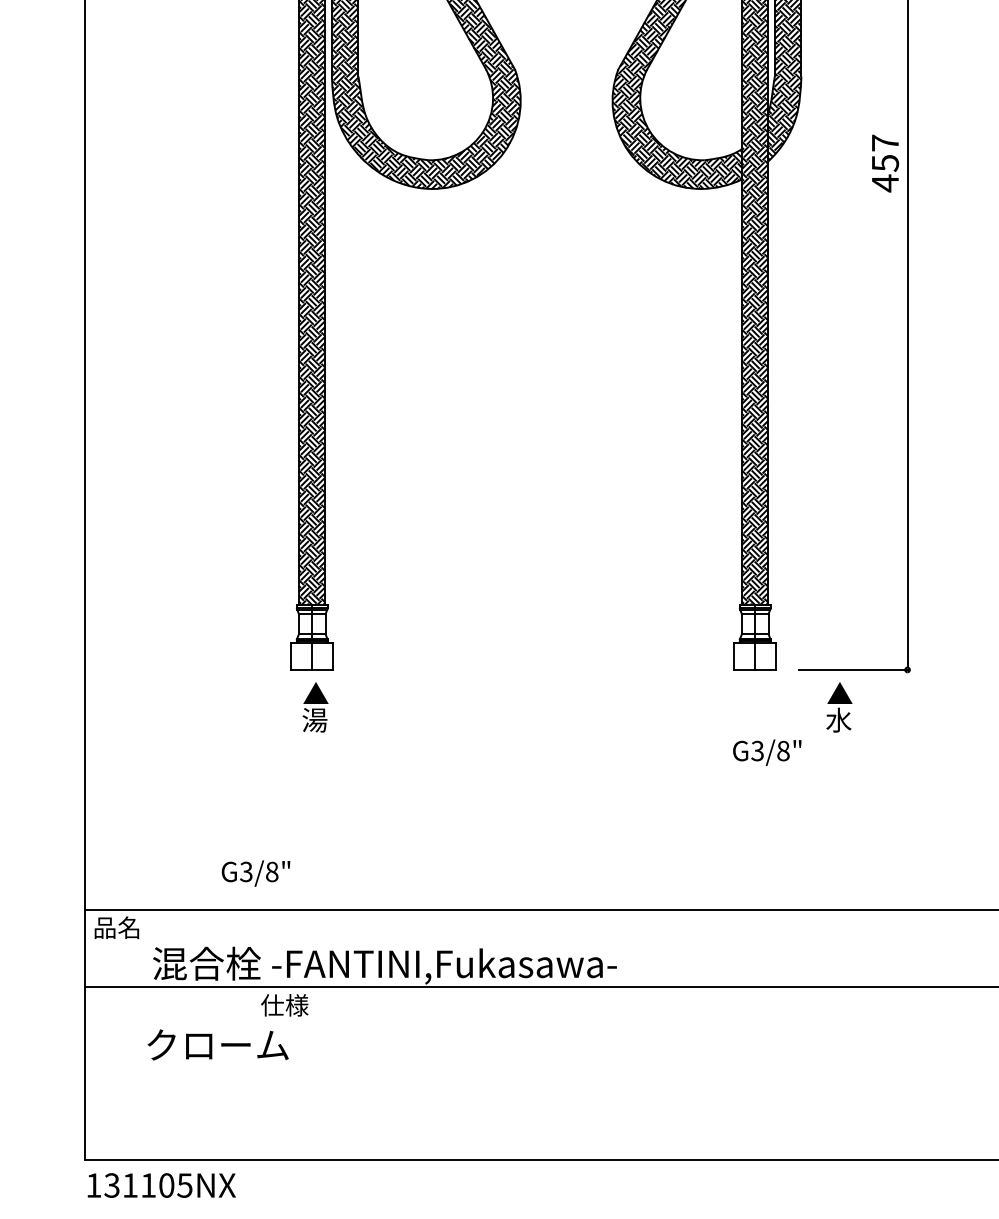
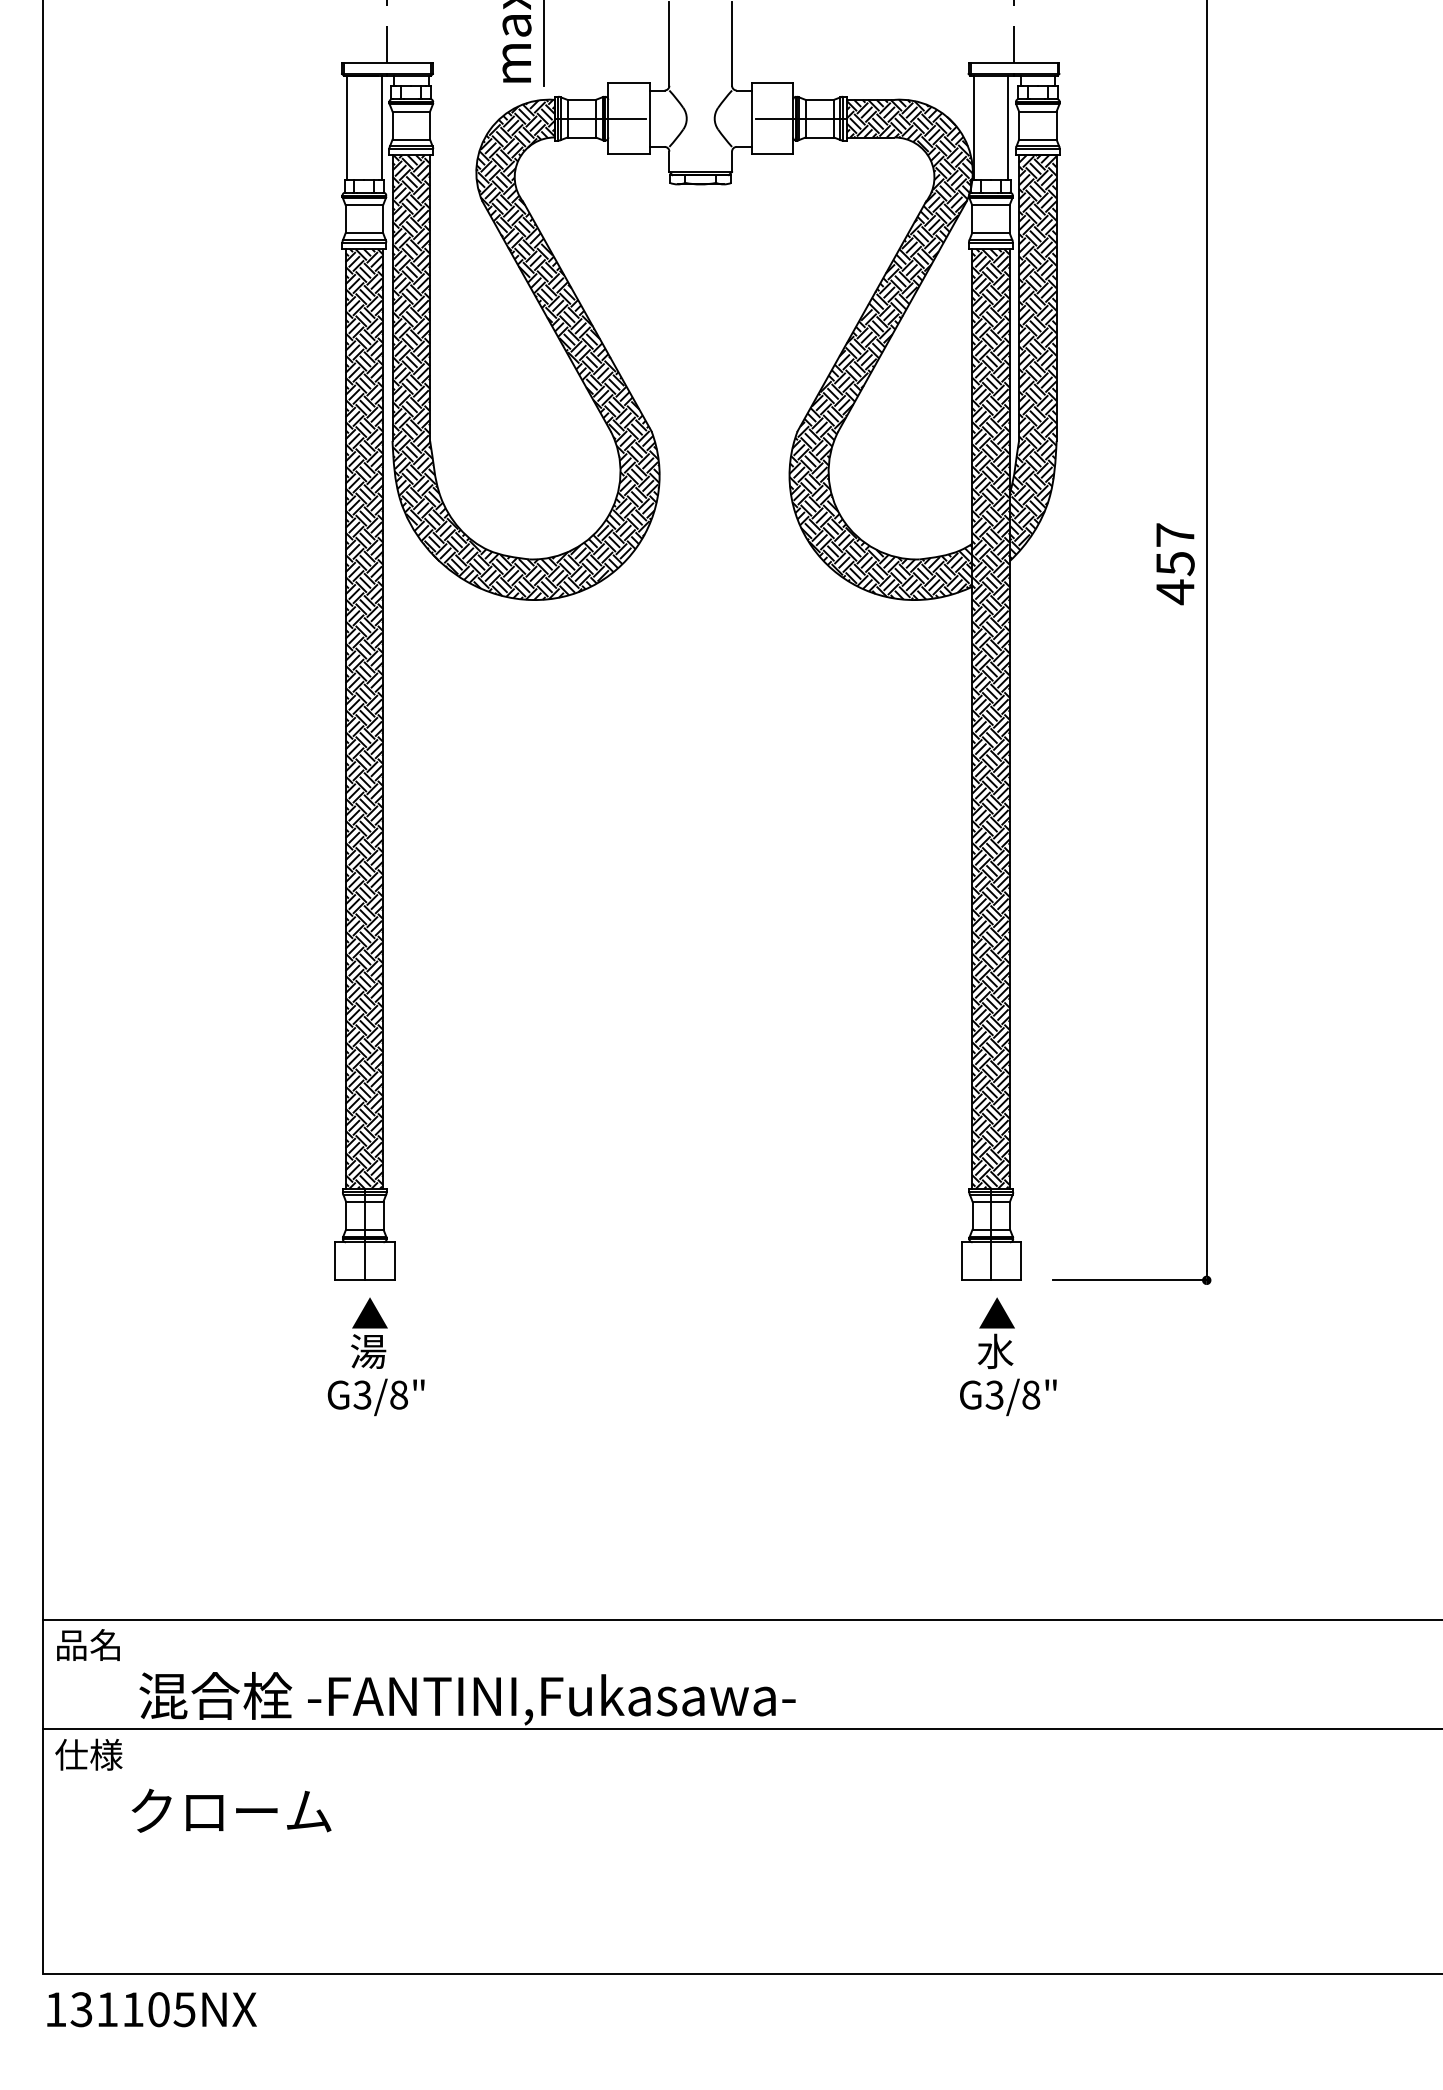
text: (838, 706) -> (995, 1332), moved
text: (255, 873) -> (375, 1397), moved
text: (284, 1005) -> (88, 1754), moved

